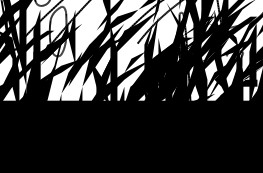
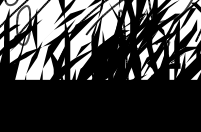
fill: (89, 47) -> (48, 37), removed

